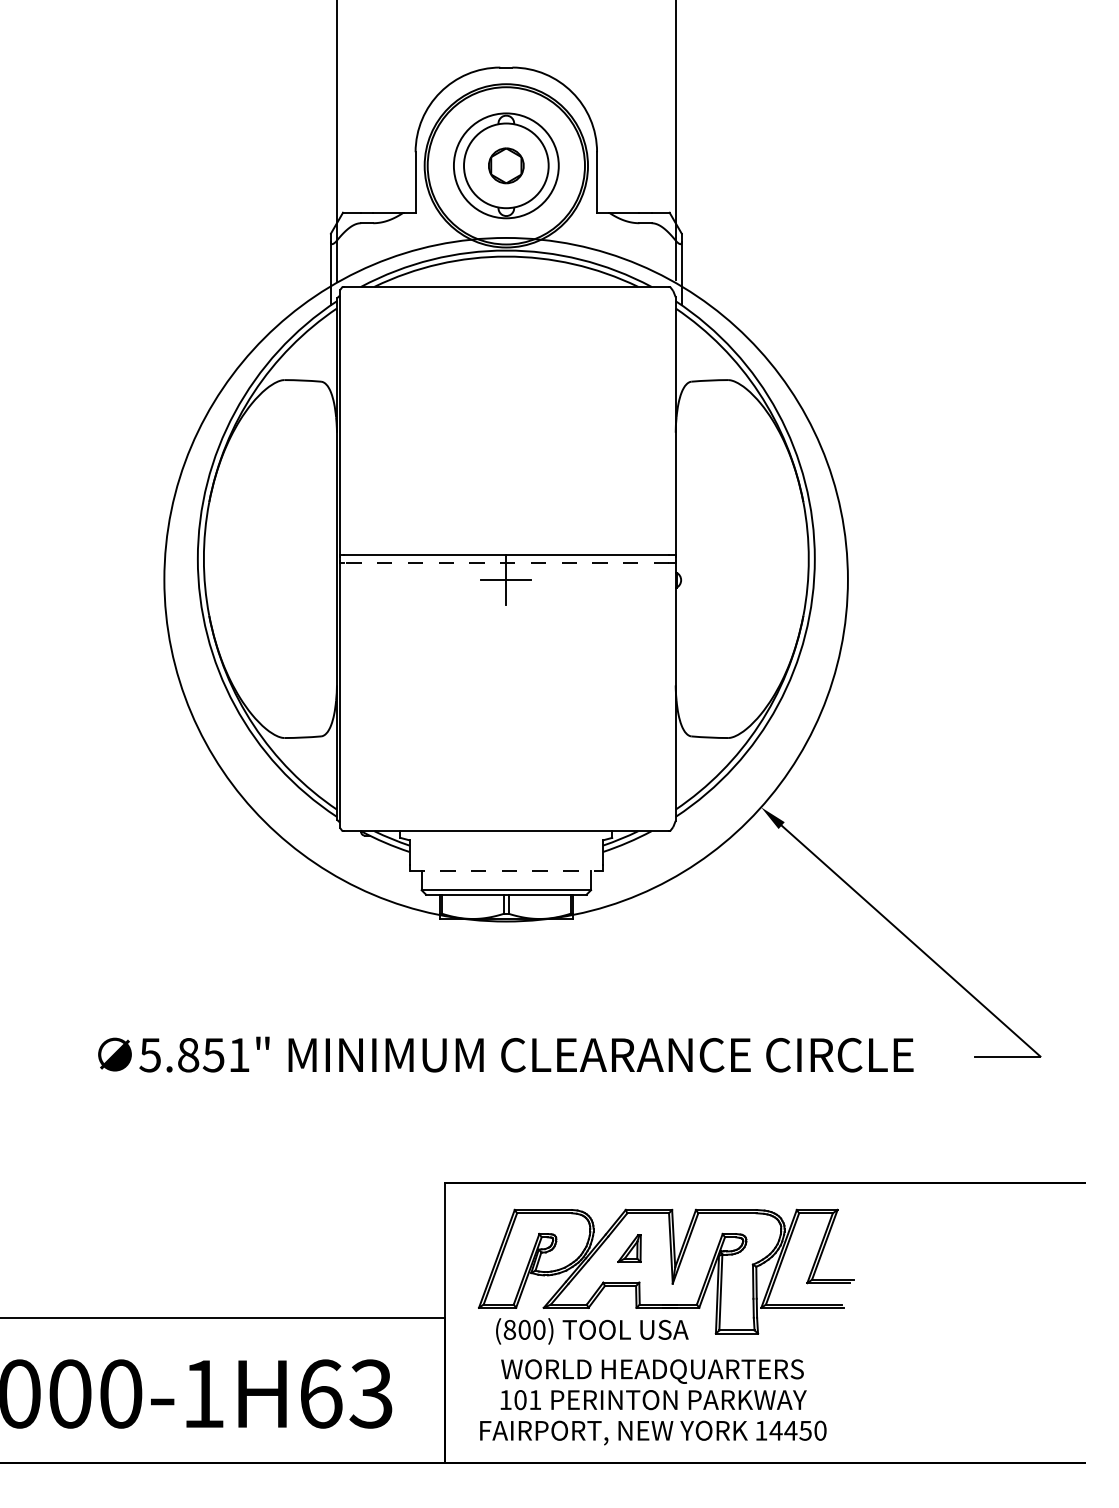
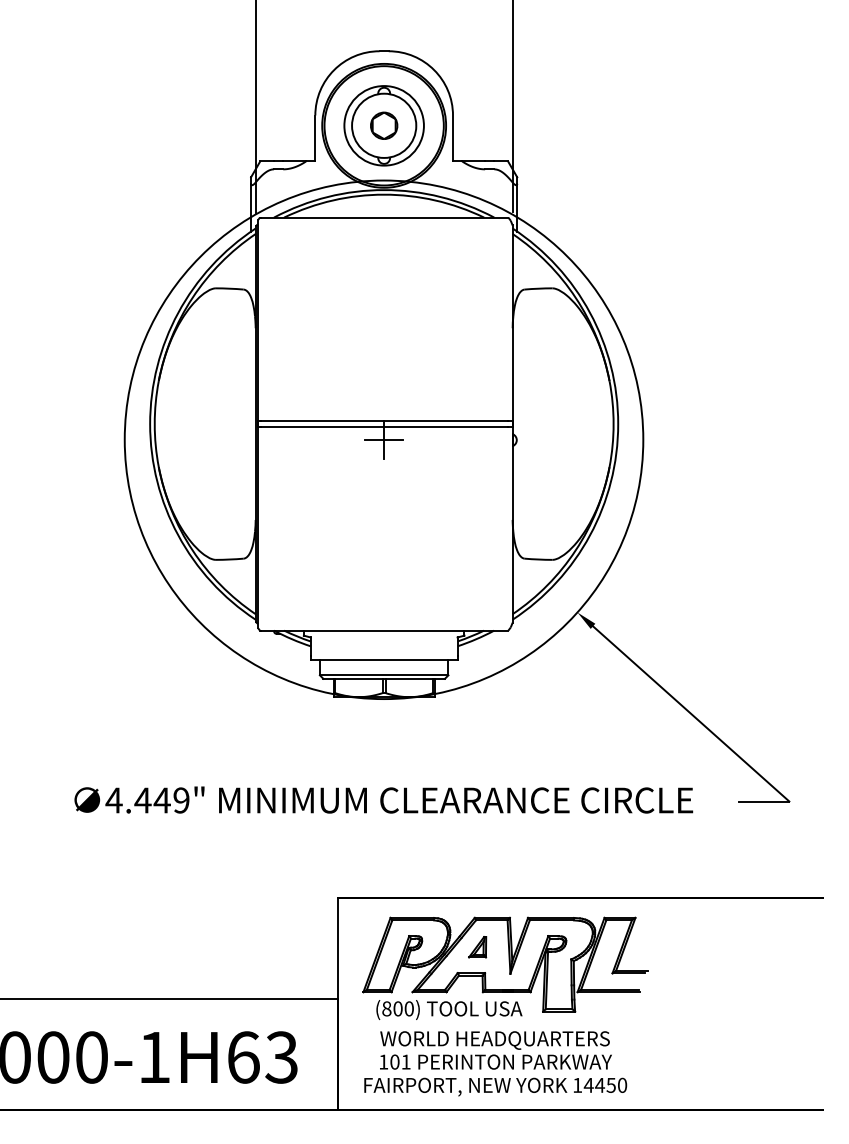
line: (505, 563) -> (383, 427), dashed -> solid
line: (506, 870) -> (384, 660), dashed -> solid
text: (194, 1055) -> (147, 800), 5.851" -> 4.449"

